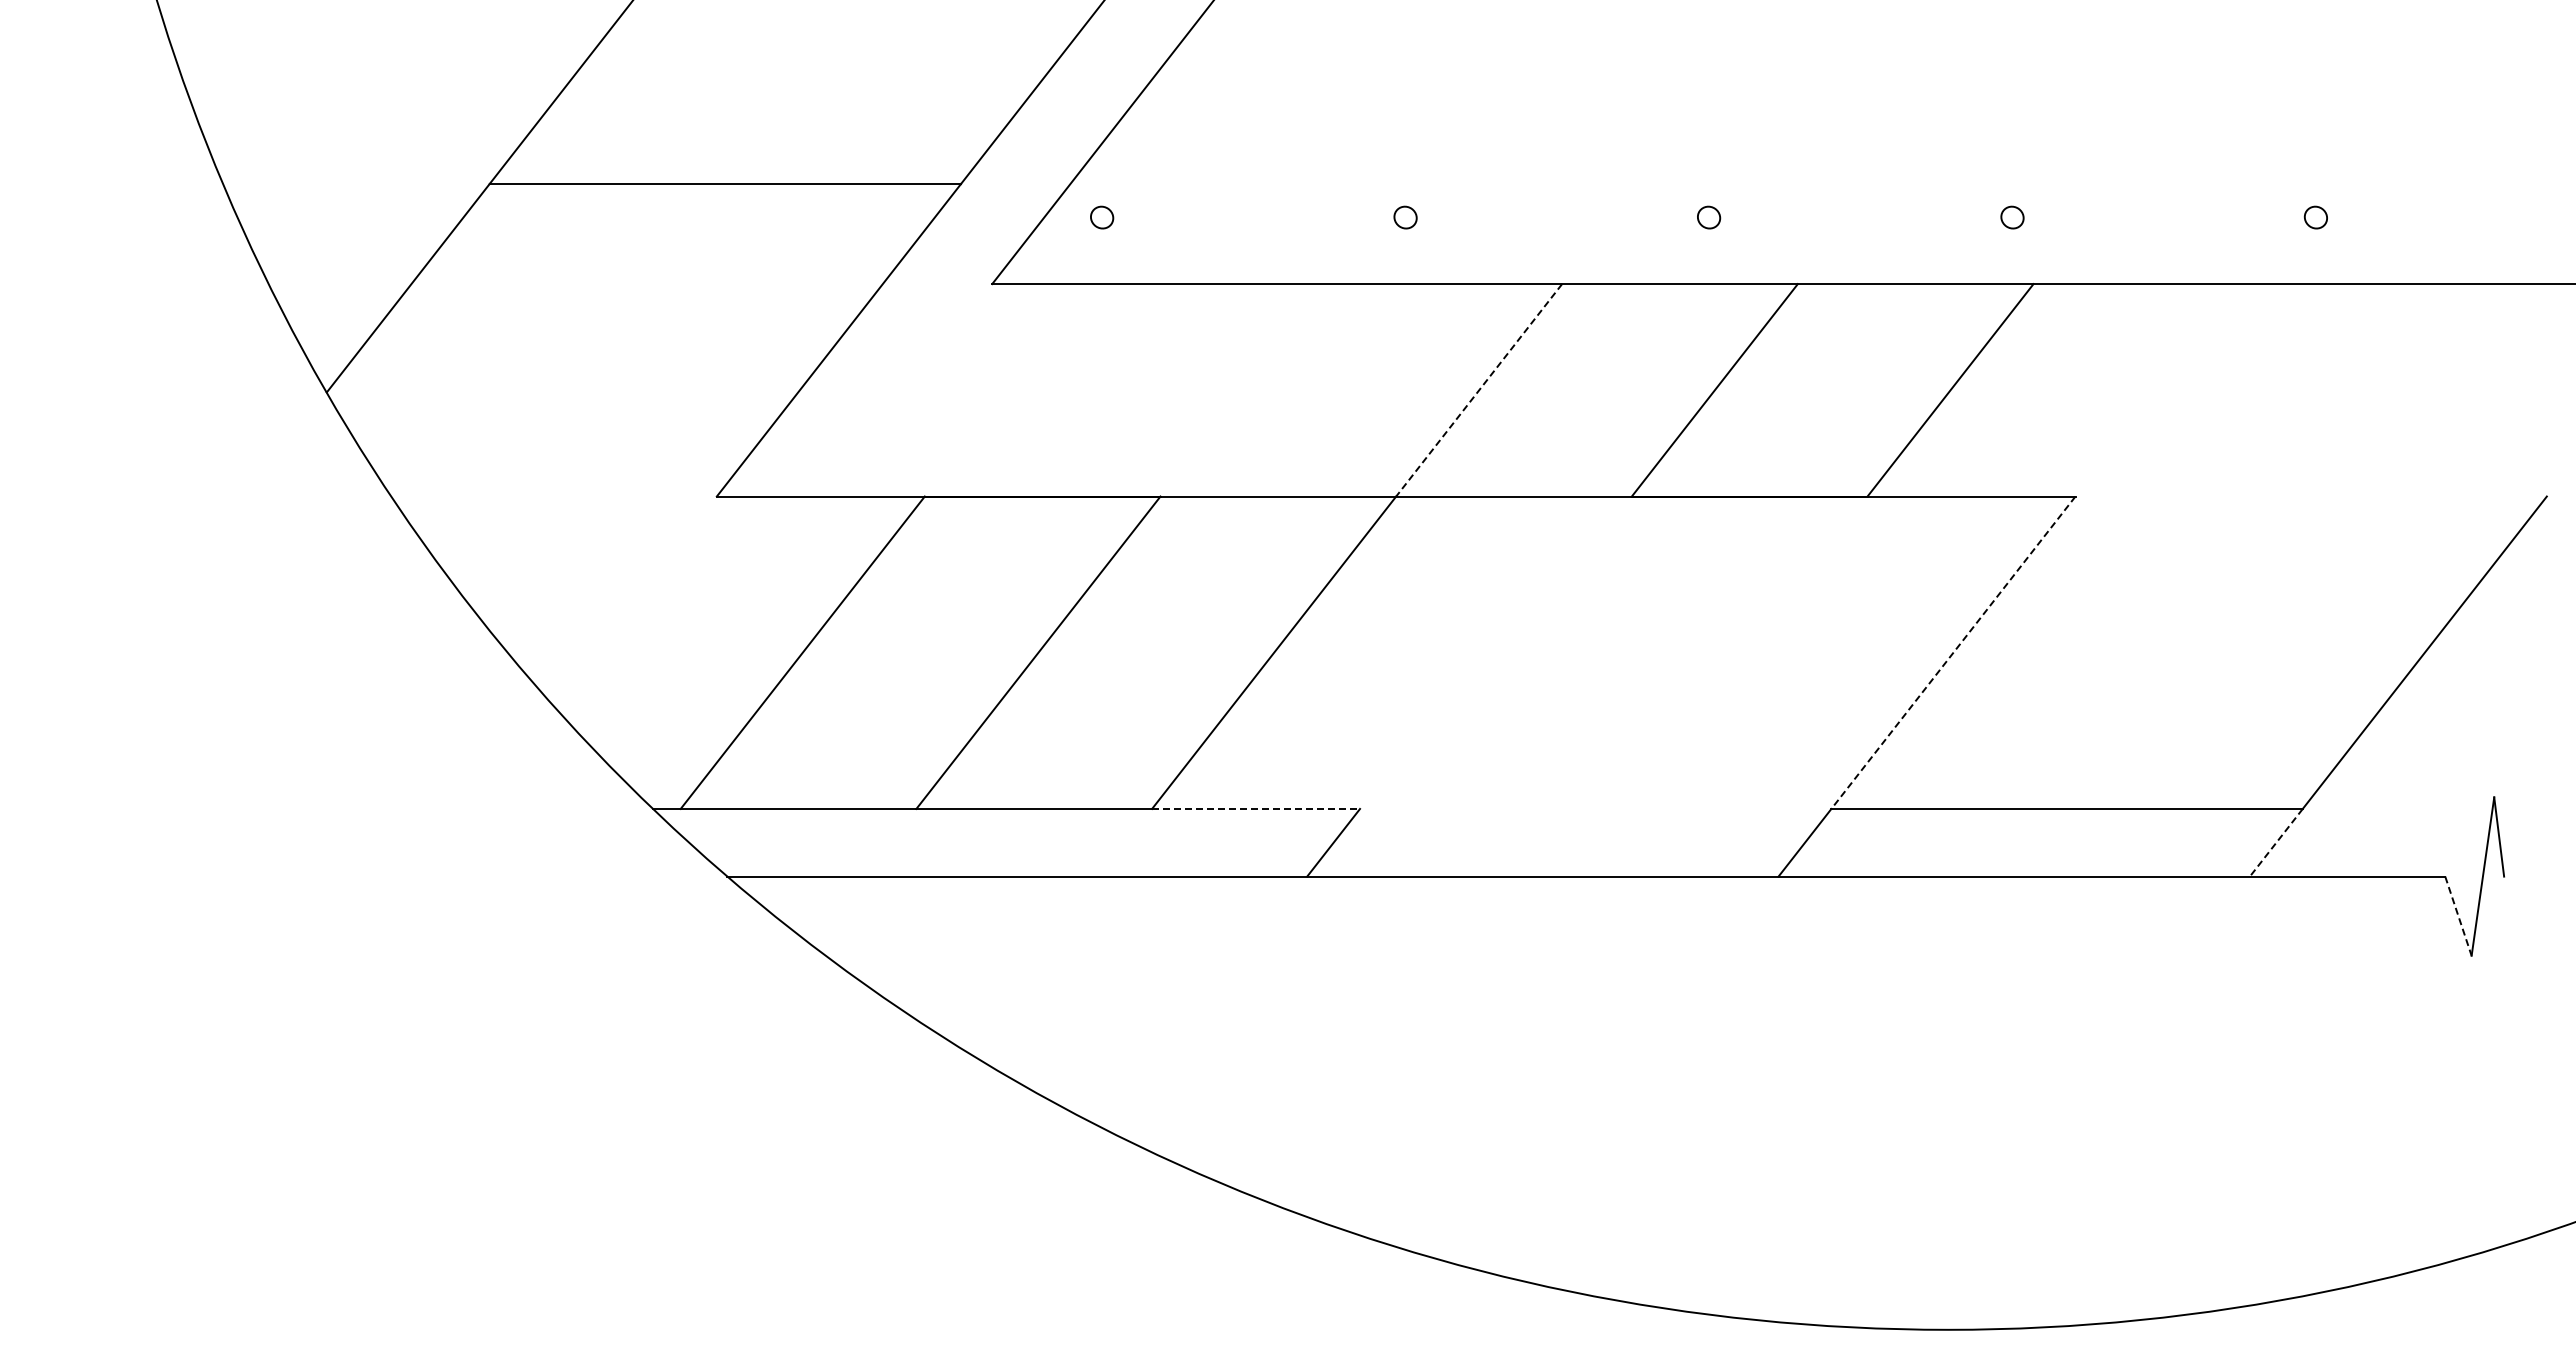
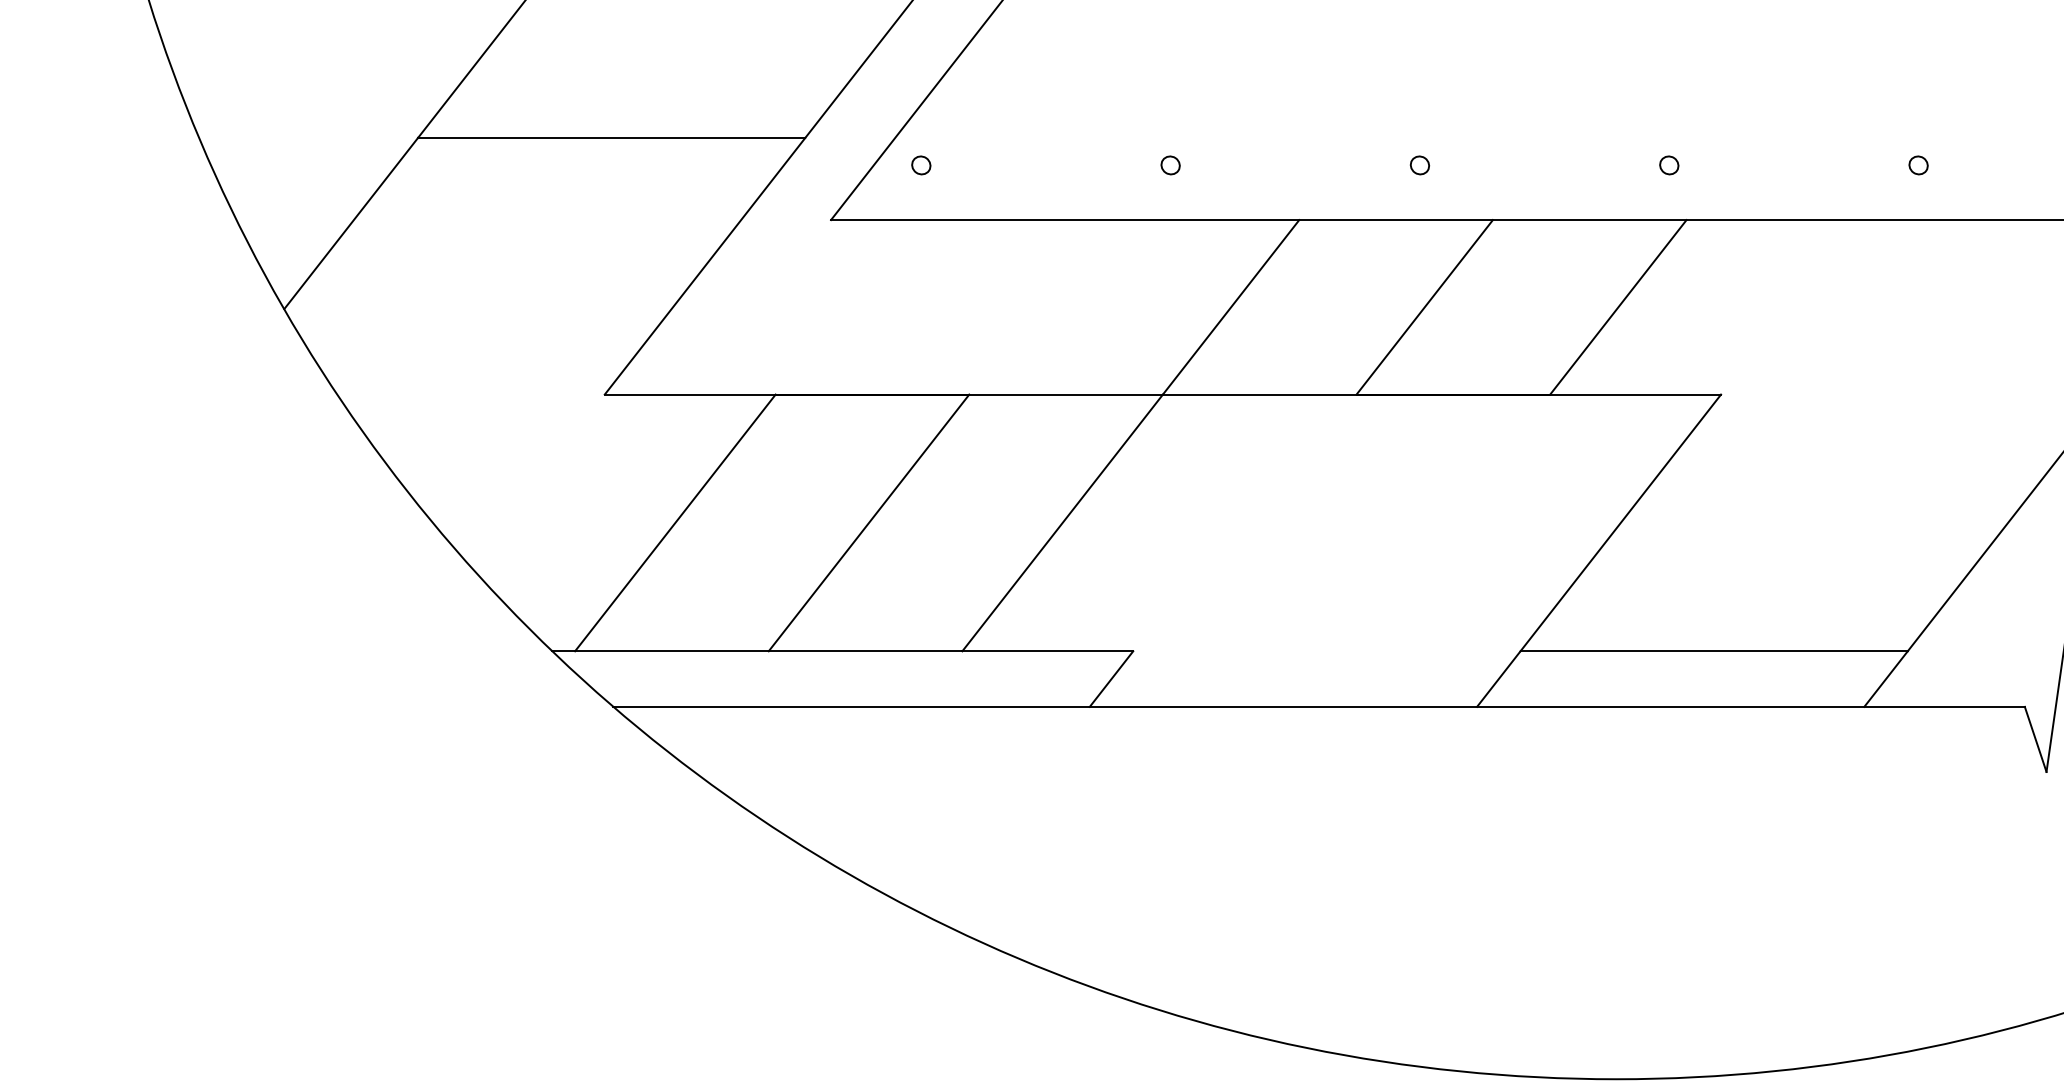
line: (1479, 390) -> (1231, 307), dashed -> solid
line: (1953, 653) -> (1620, 523), dashed -> solid
line: (1256, 808) -> (1048, 650), dashed -> solid
line: (2276, 842) -> (1886, 678), dashed -> solid
line: (2458, 916) -> (2035, 739), dashed -> solid

